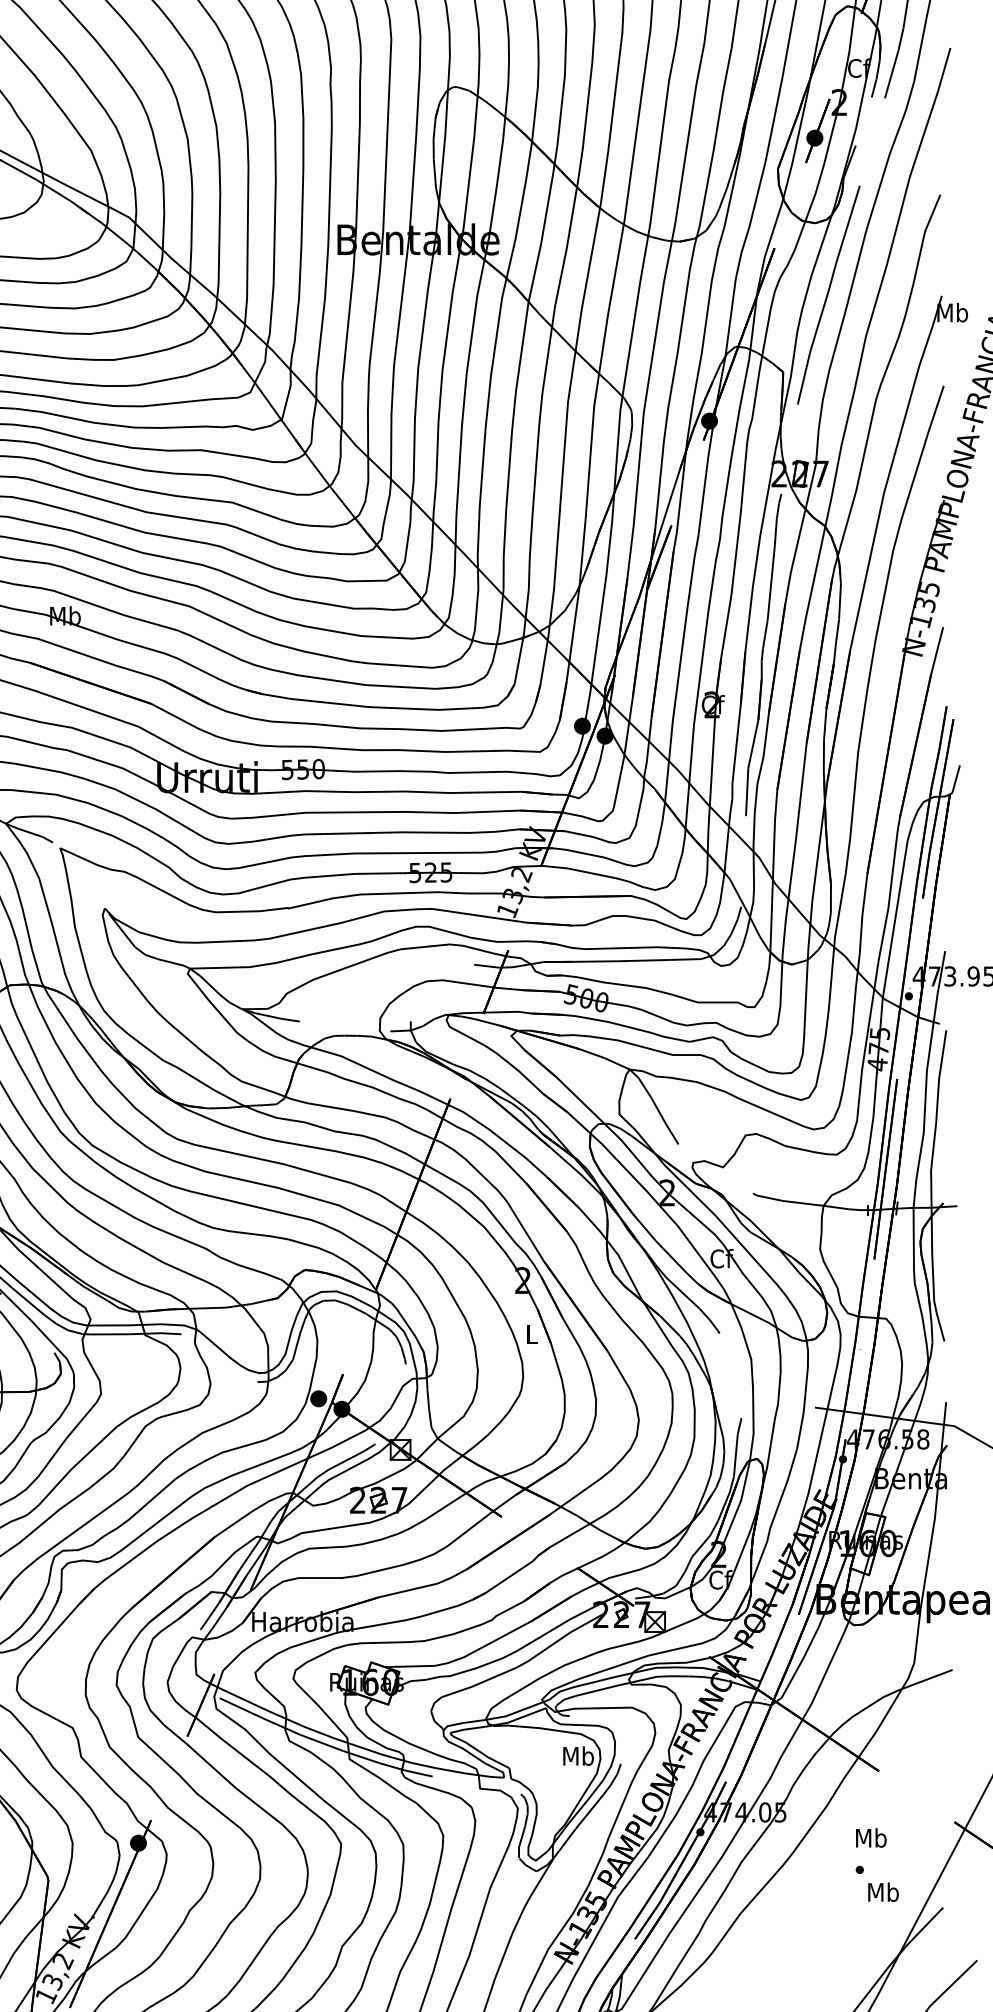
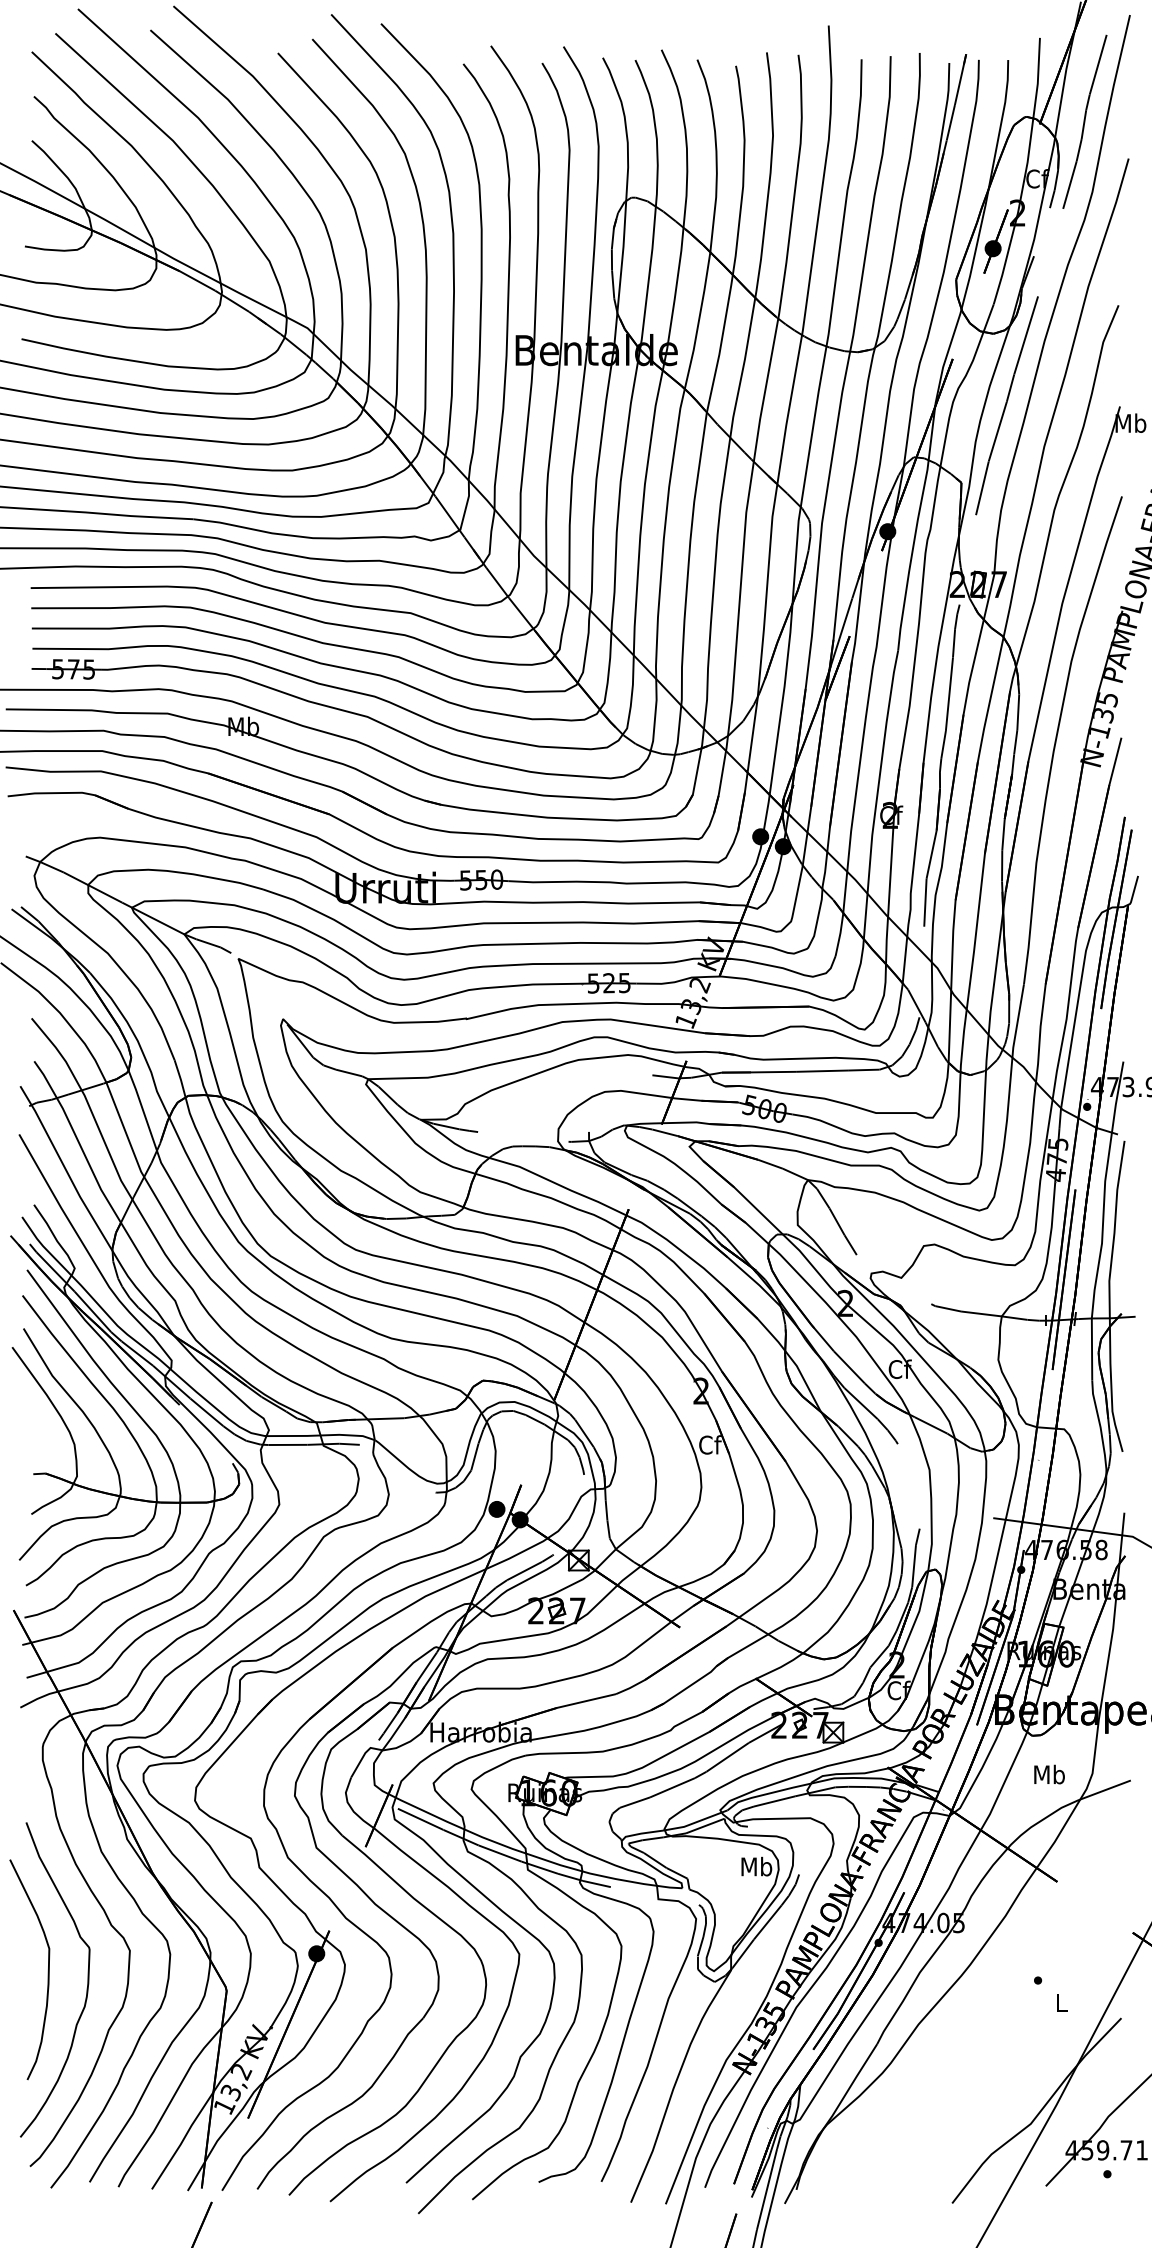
text: (532, 1333) -> (710, 1444), L -> Cf
text: (871, 1837) -> (1049, 1774), moved
text: (883, 1891) -> (1061, 2002), Mb -> L

